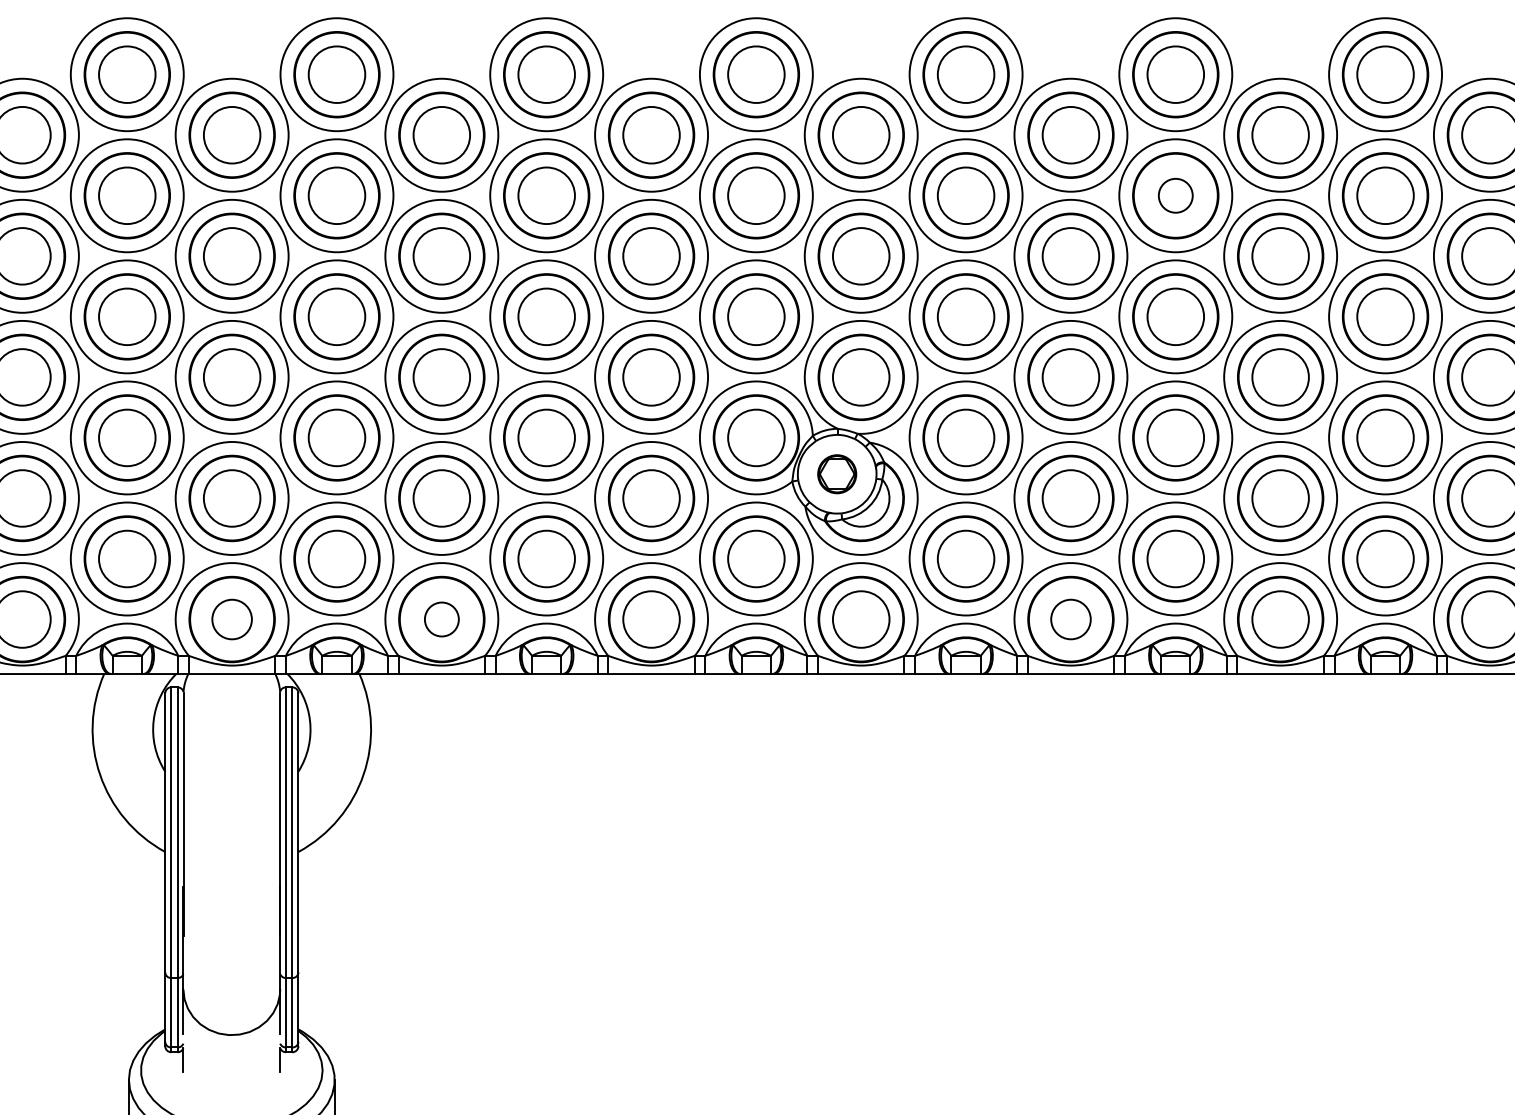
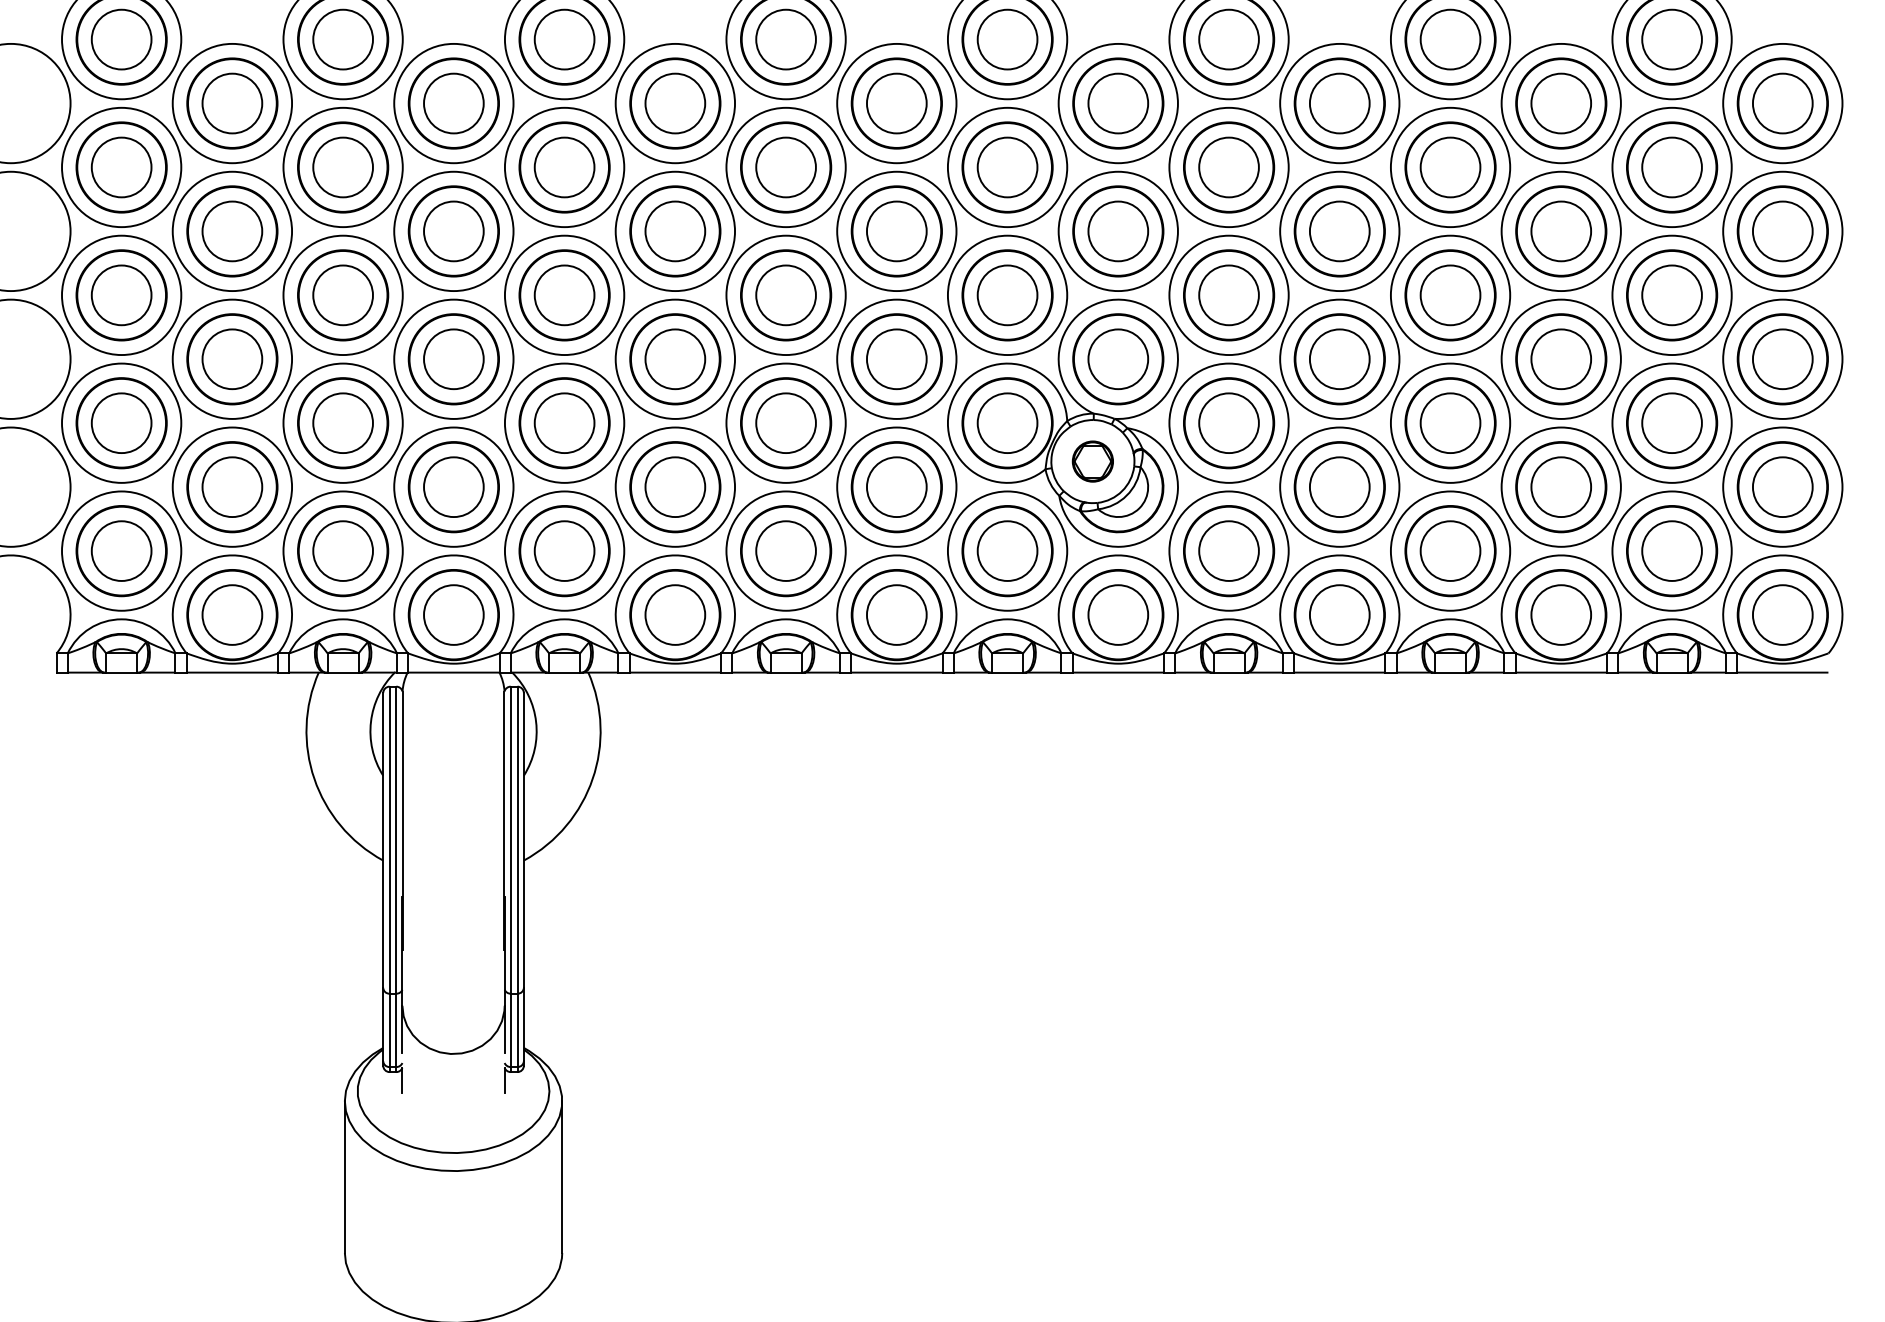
circle: (1175, 195) -> (1450, 167), size x1.67
circle: (231, 619) -> (453, 614), size x1.43
circle: (441, 619) -> (675, 614), size x1.67
circle: (1070, 619) -> (1339, 614), size x1.43

